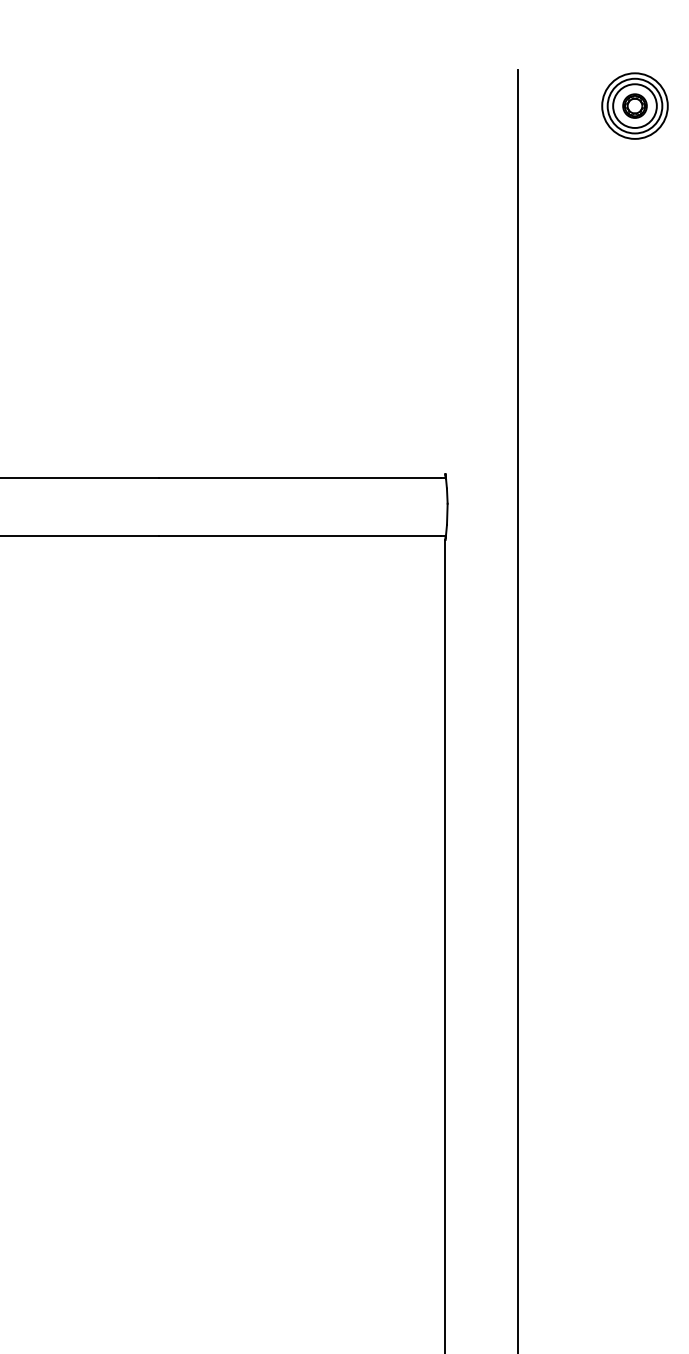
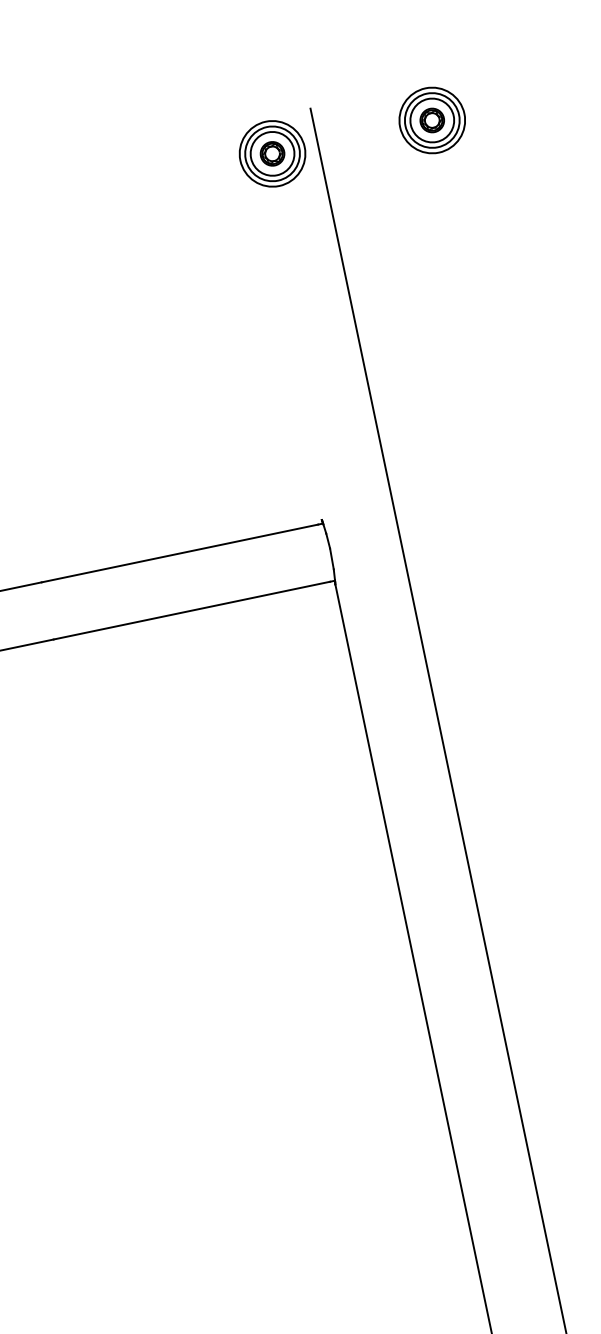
part: (471, 105) -> (271, 153), added

